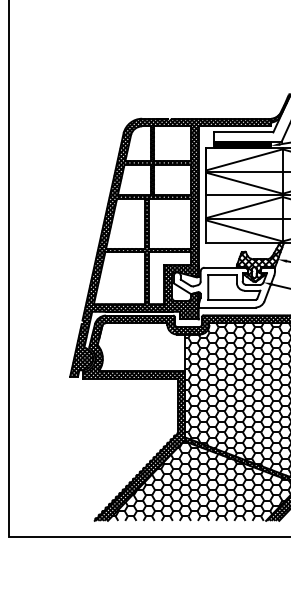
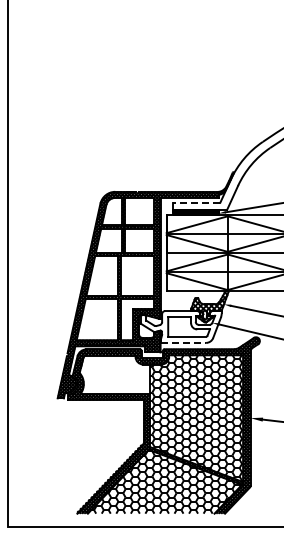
line: (243, 132) -> (196, 202), solid -> dashed
line: (227, 306) -> (183, 342), solid -> dashed

